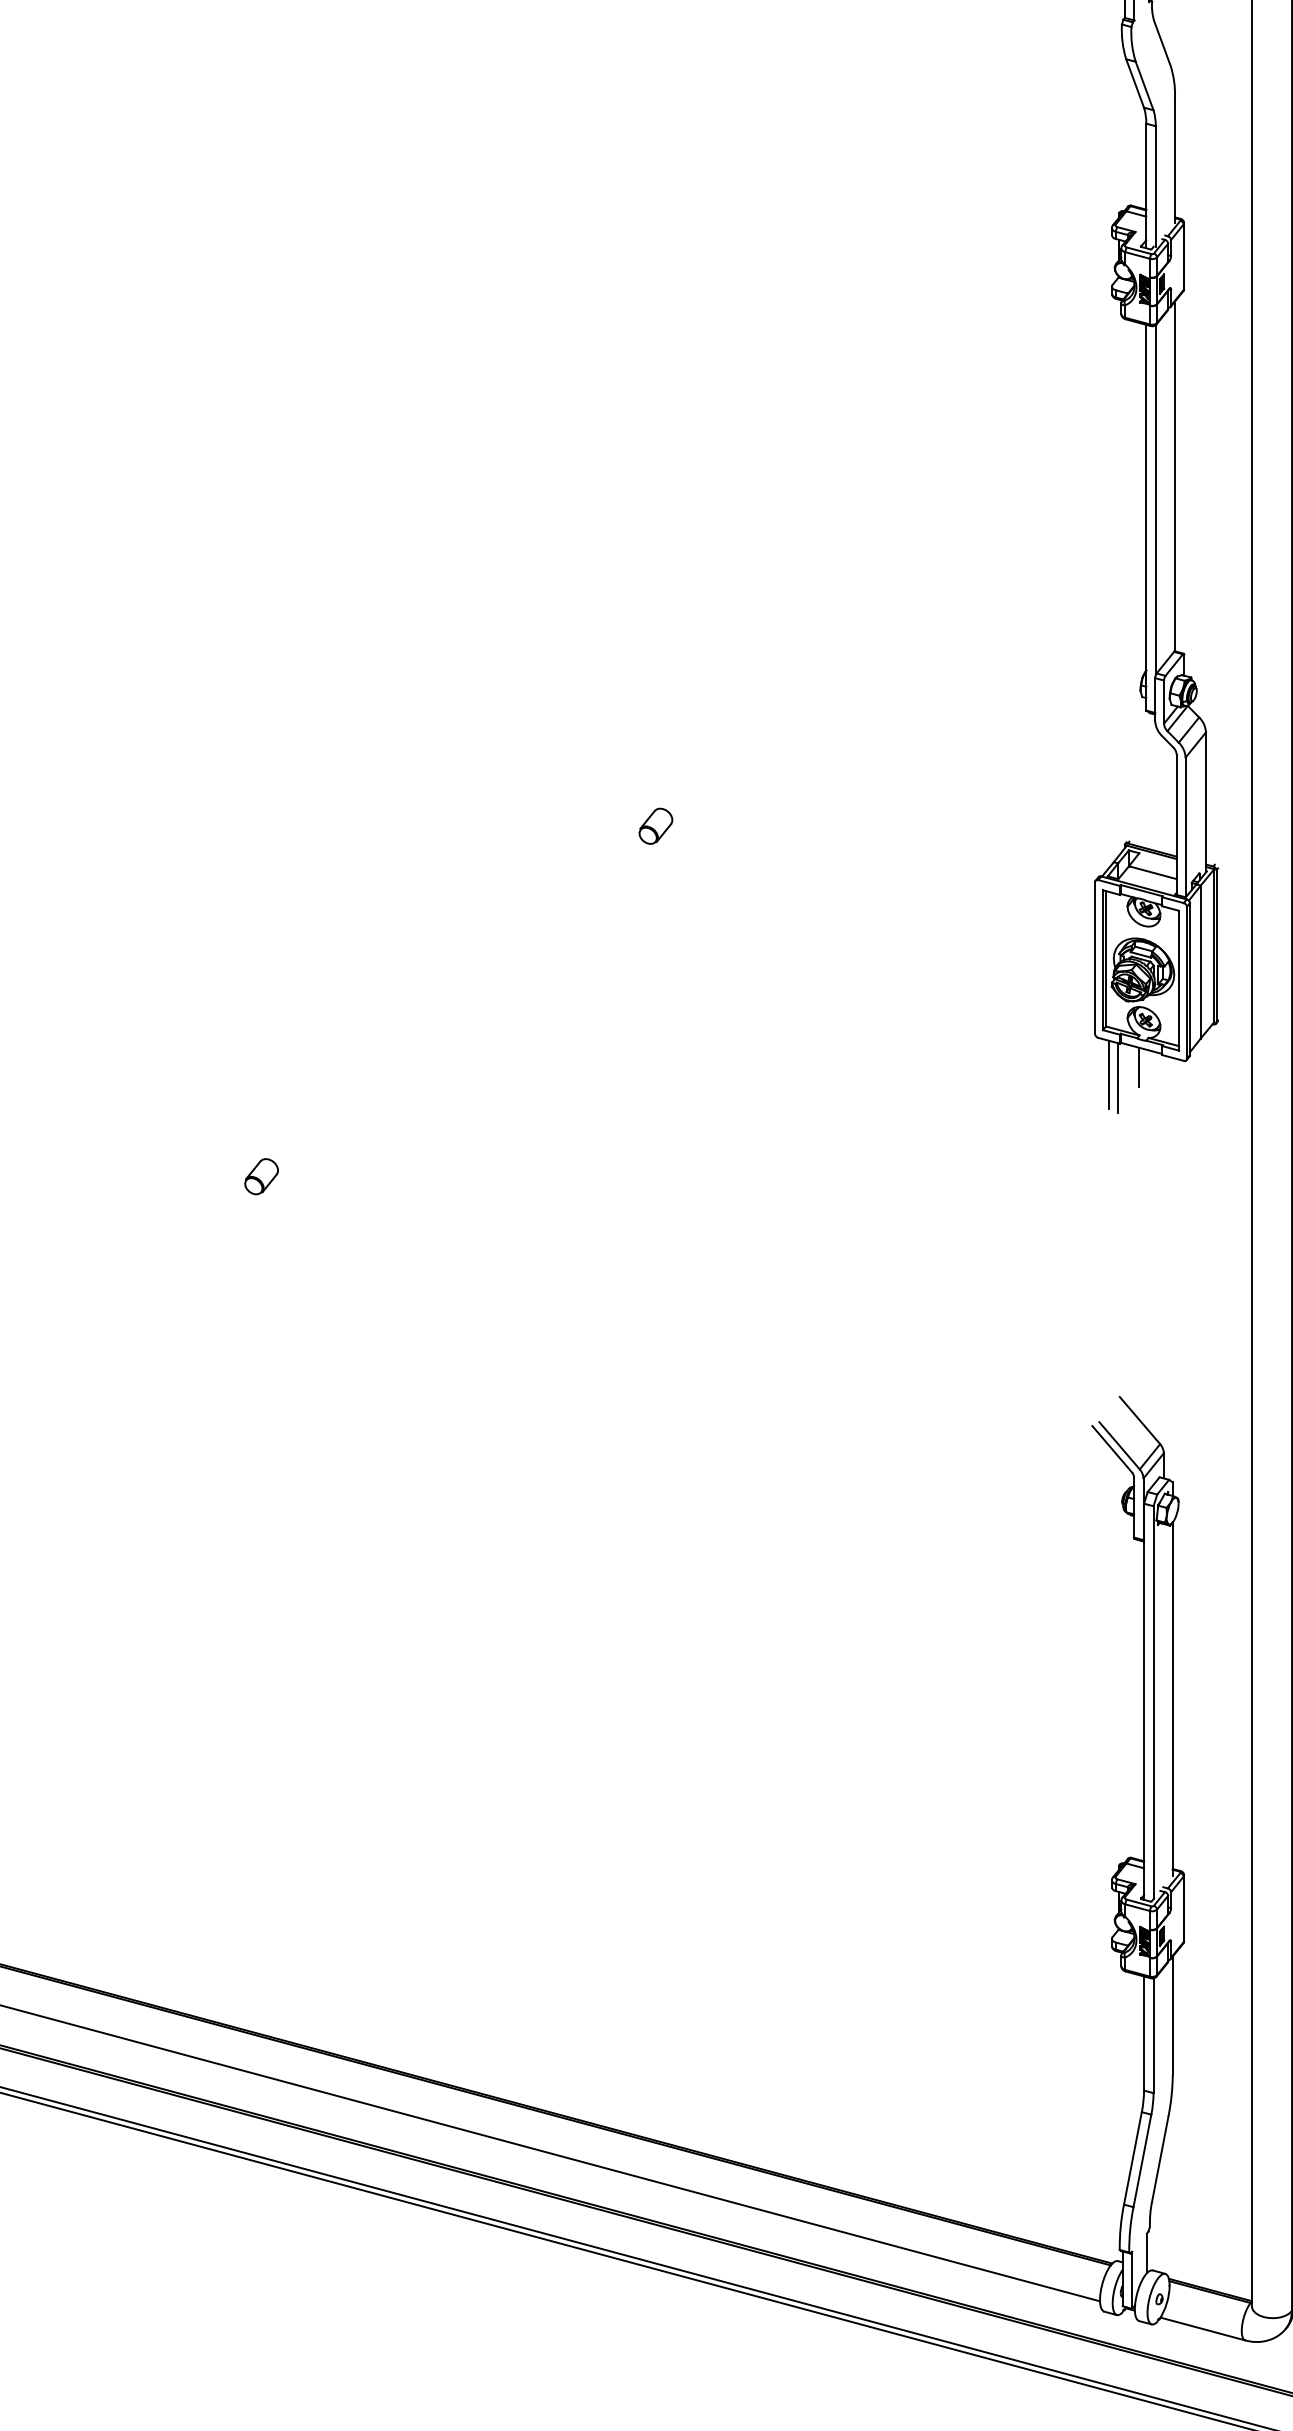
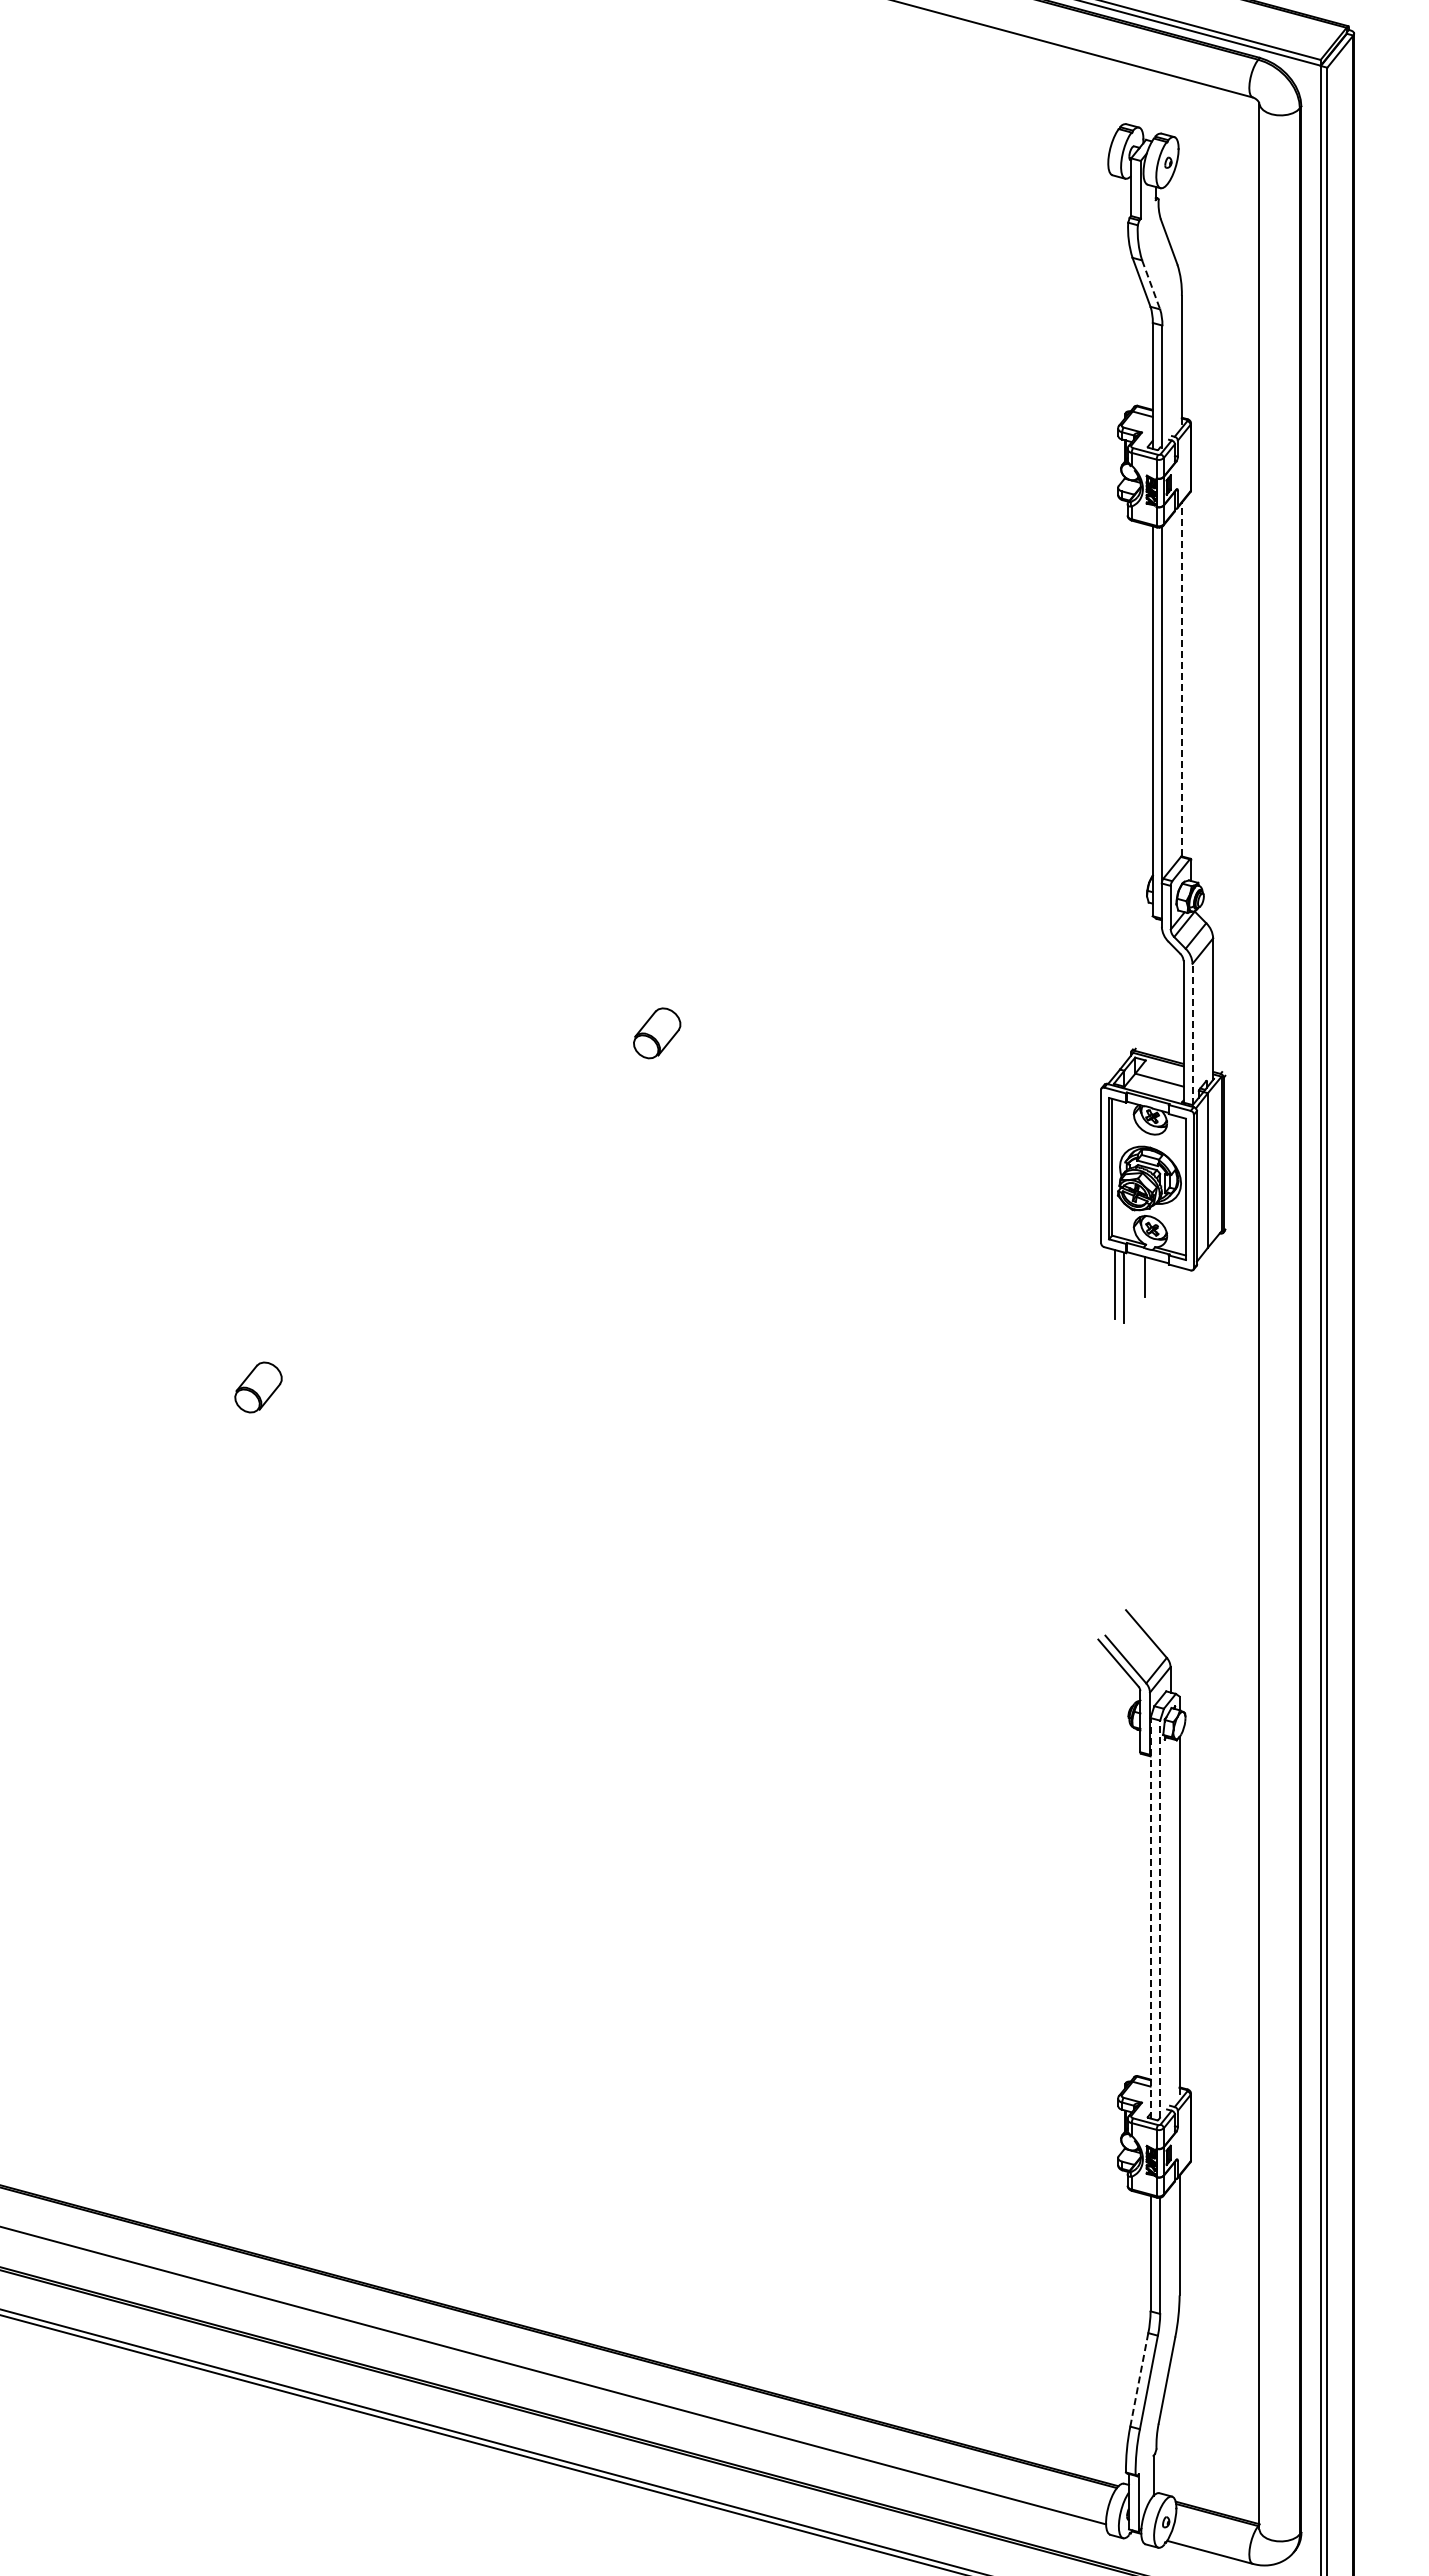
line: (1144, 86) -> (1151, 285), solid -> dashed
line: (1174, 476) -> (1181, 679), solid -> dashed
part: (655, 825) -> (656, 1032), size x1.4
line: (1185, 827) -> (1192, 1034), solid -> dashed
part: (261, 1176) -> (258, 1387), size x1.4
line: (1143, 1700) -> (1150, 1917), solid -> dashed
line: (1153, 1702) -> (1160, 1919), solid -> dashed
line: (1133, 2157) -> (1139, 2379), solid -> dashed

